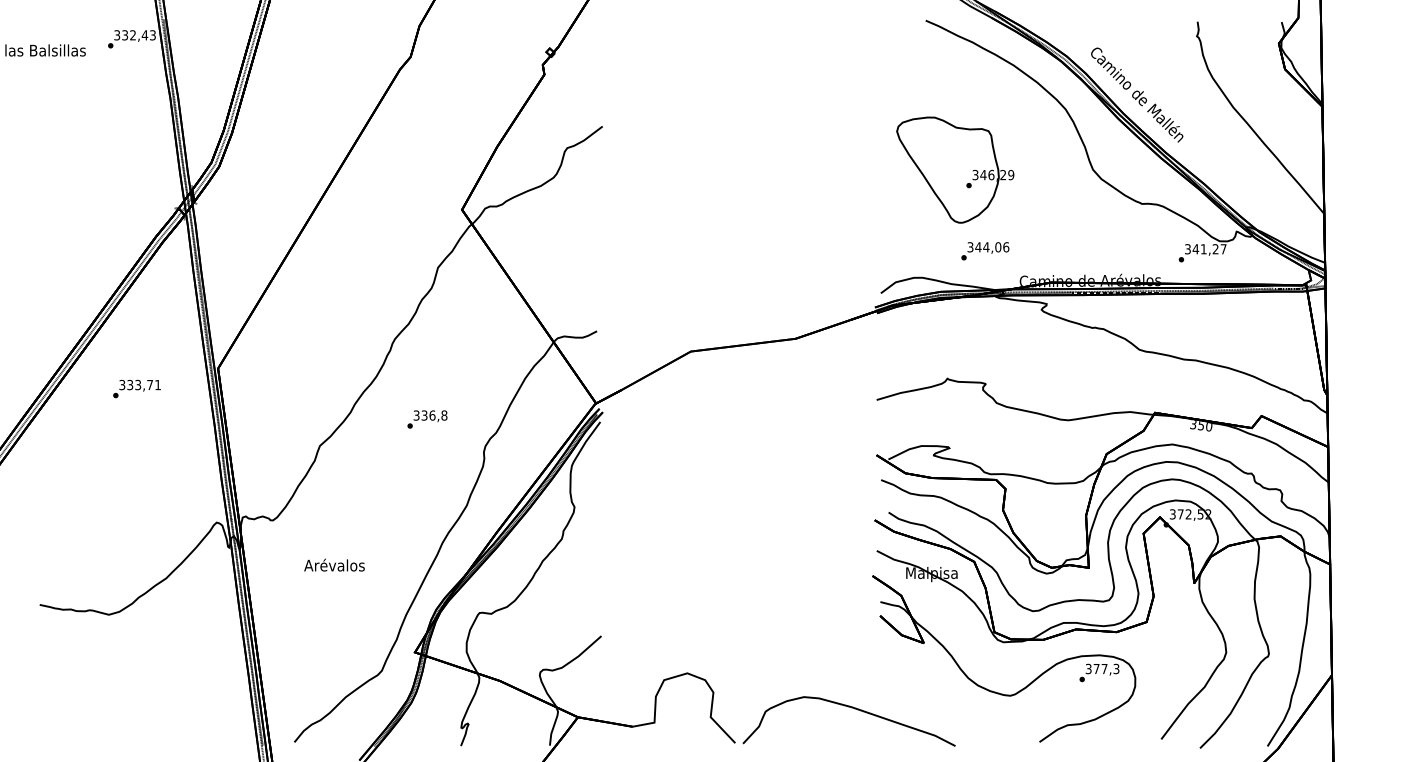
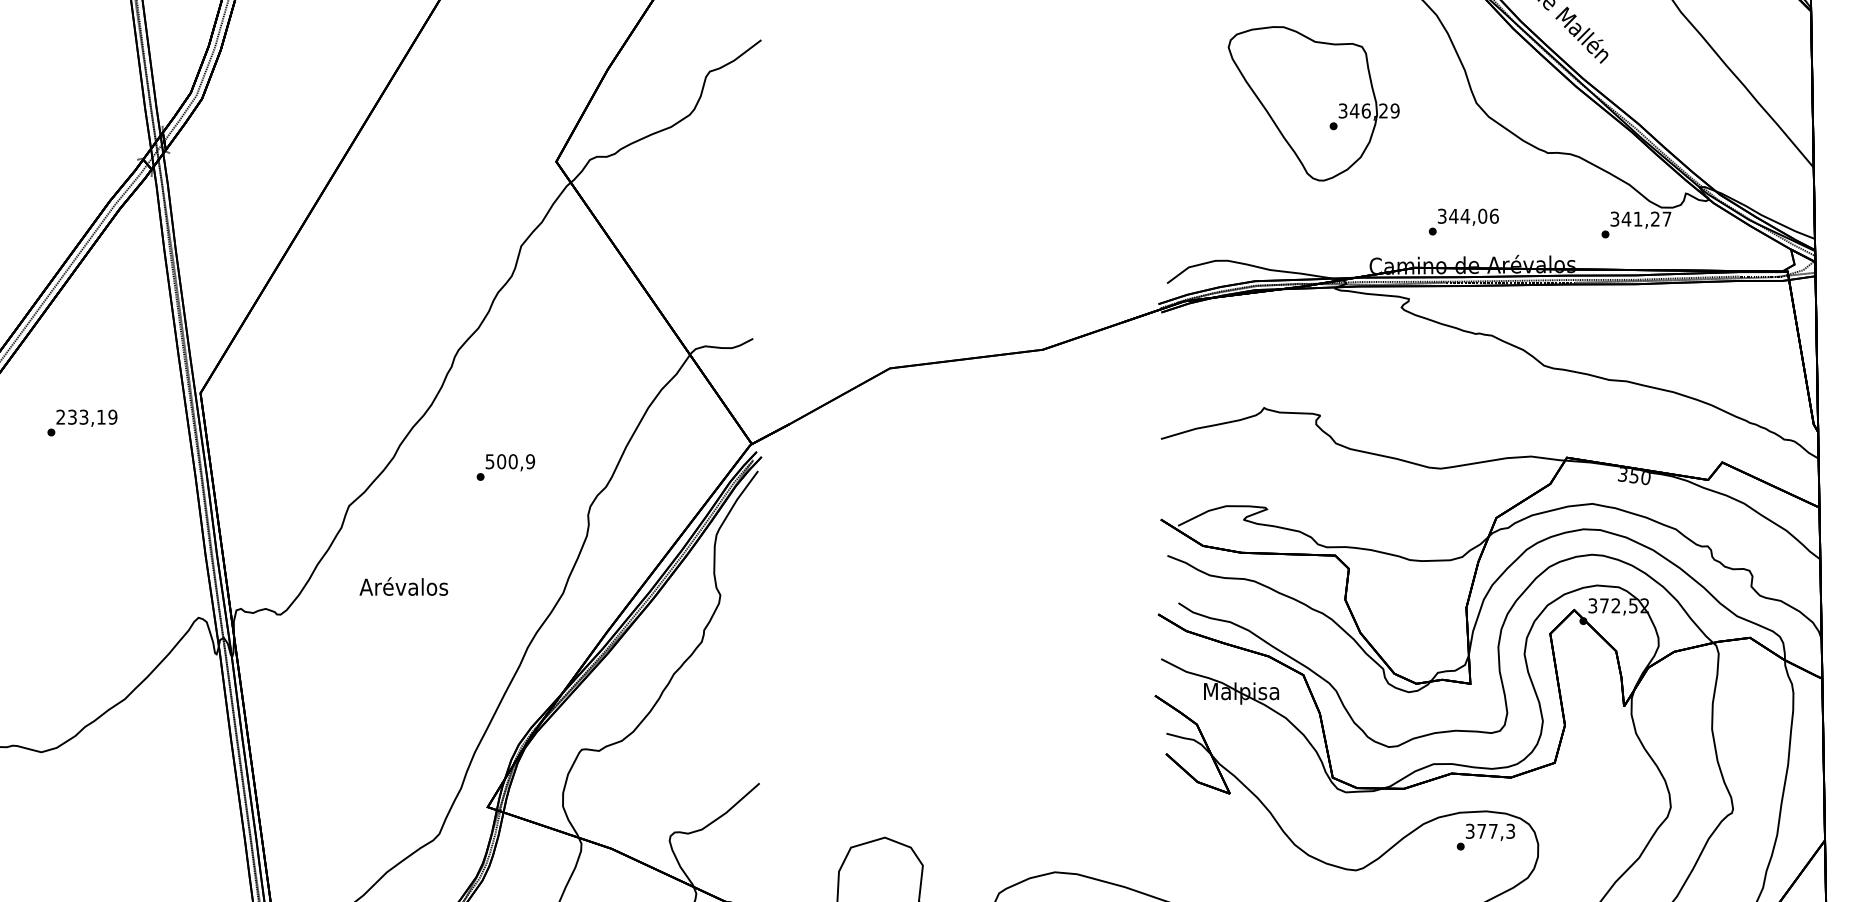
part: (955, 169) -> (1313, 102), moved
text: (985, 251) -> (1464, 222), moved
text: (140, 384) -> (87, 416), 333,71 -> 233,19
text: (430, 415) -> (510, 461), 336,8 -> 500,9
text: (334, 564) -> (403, 585), moved

